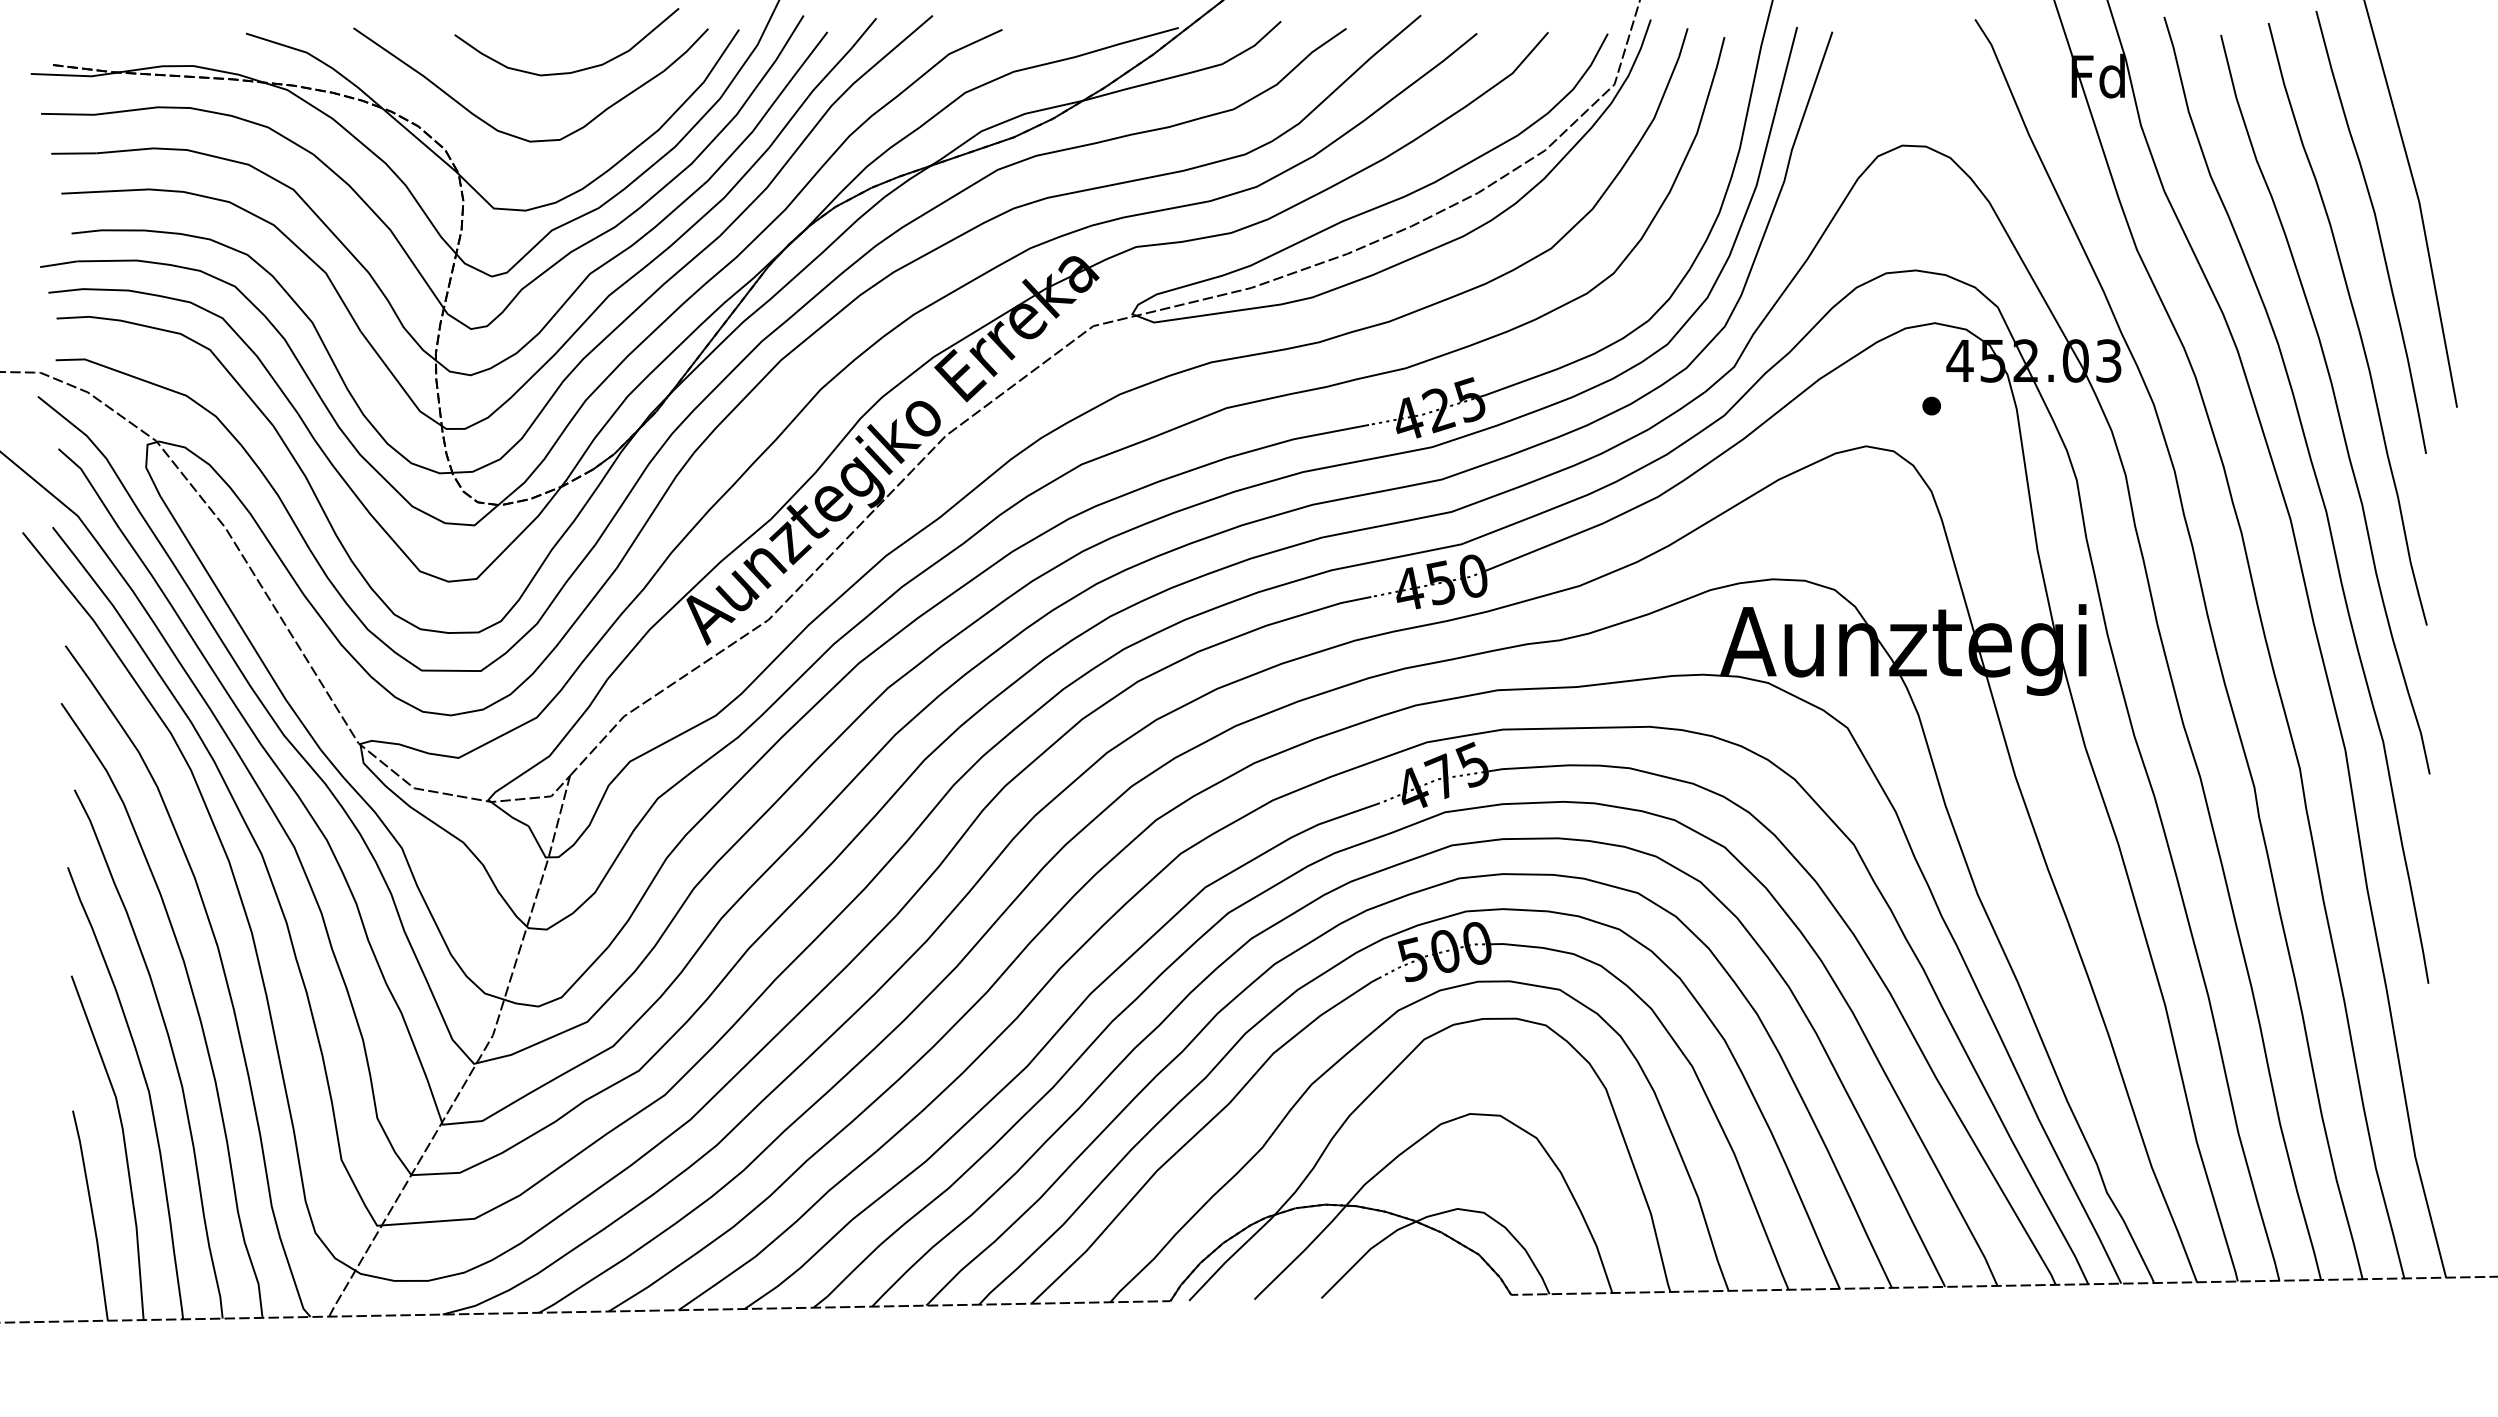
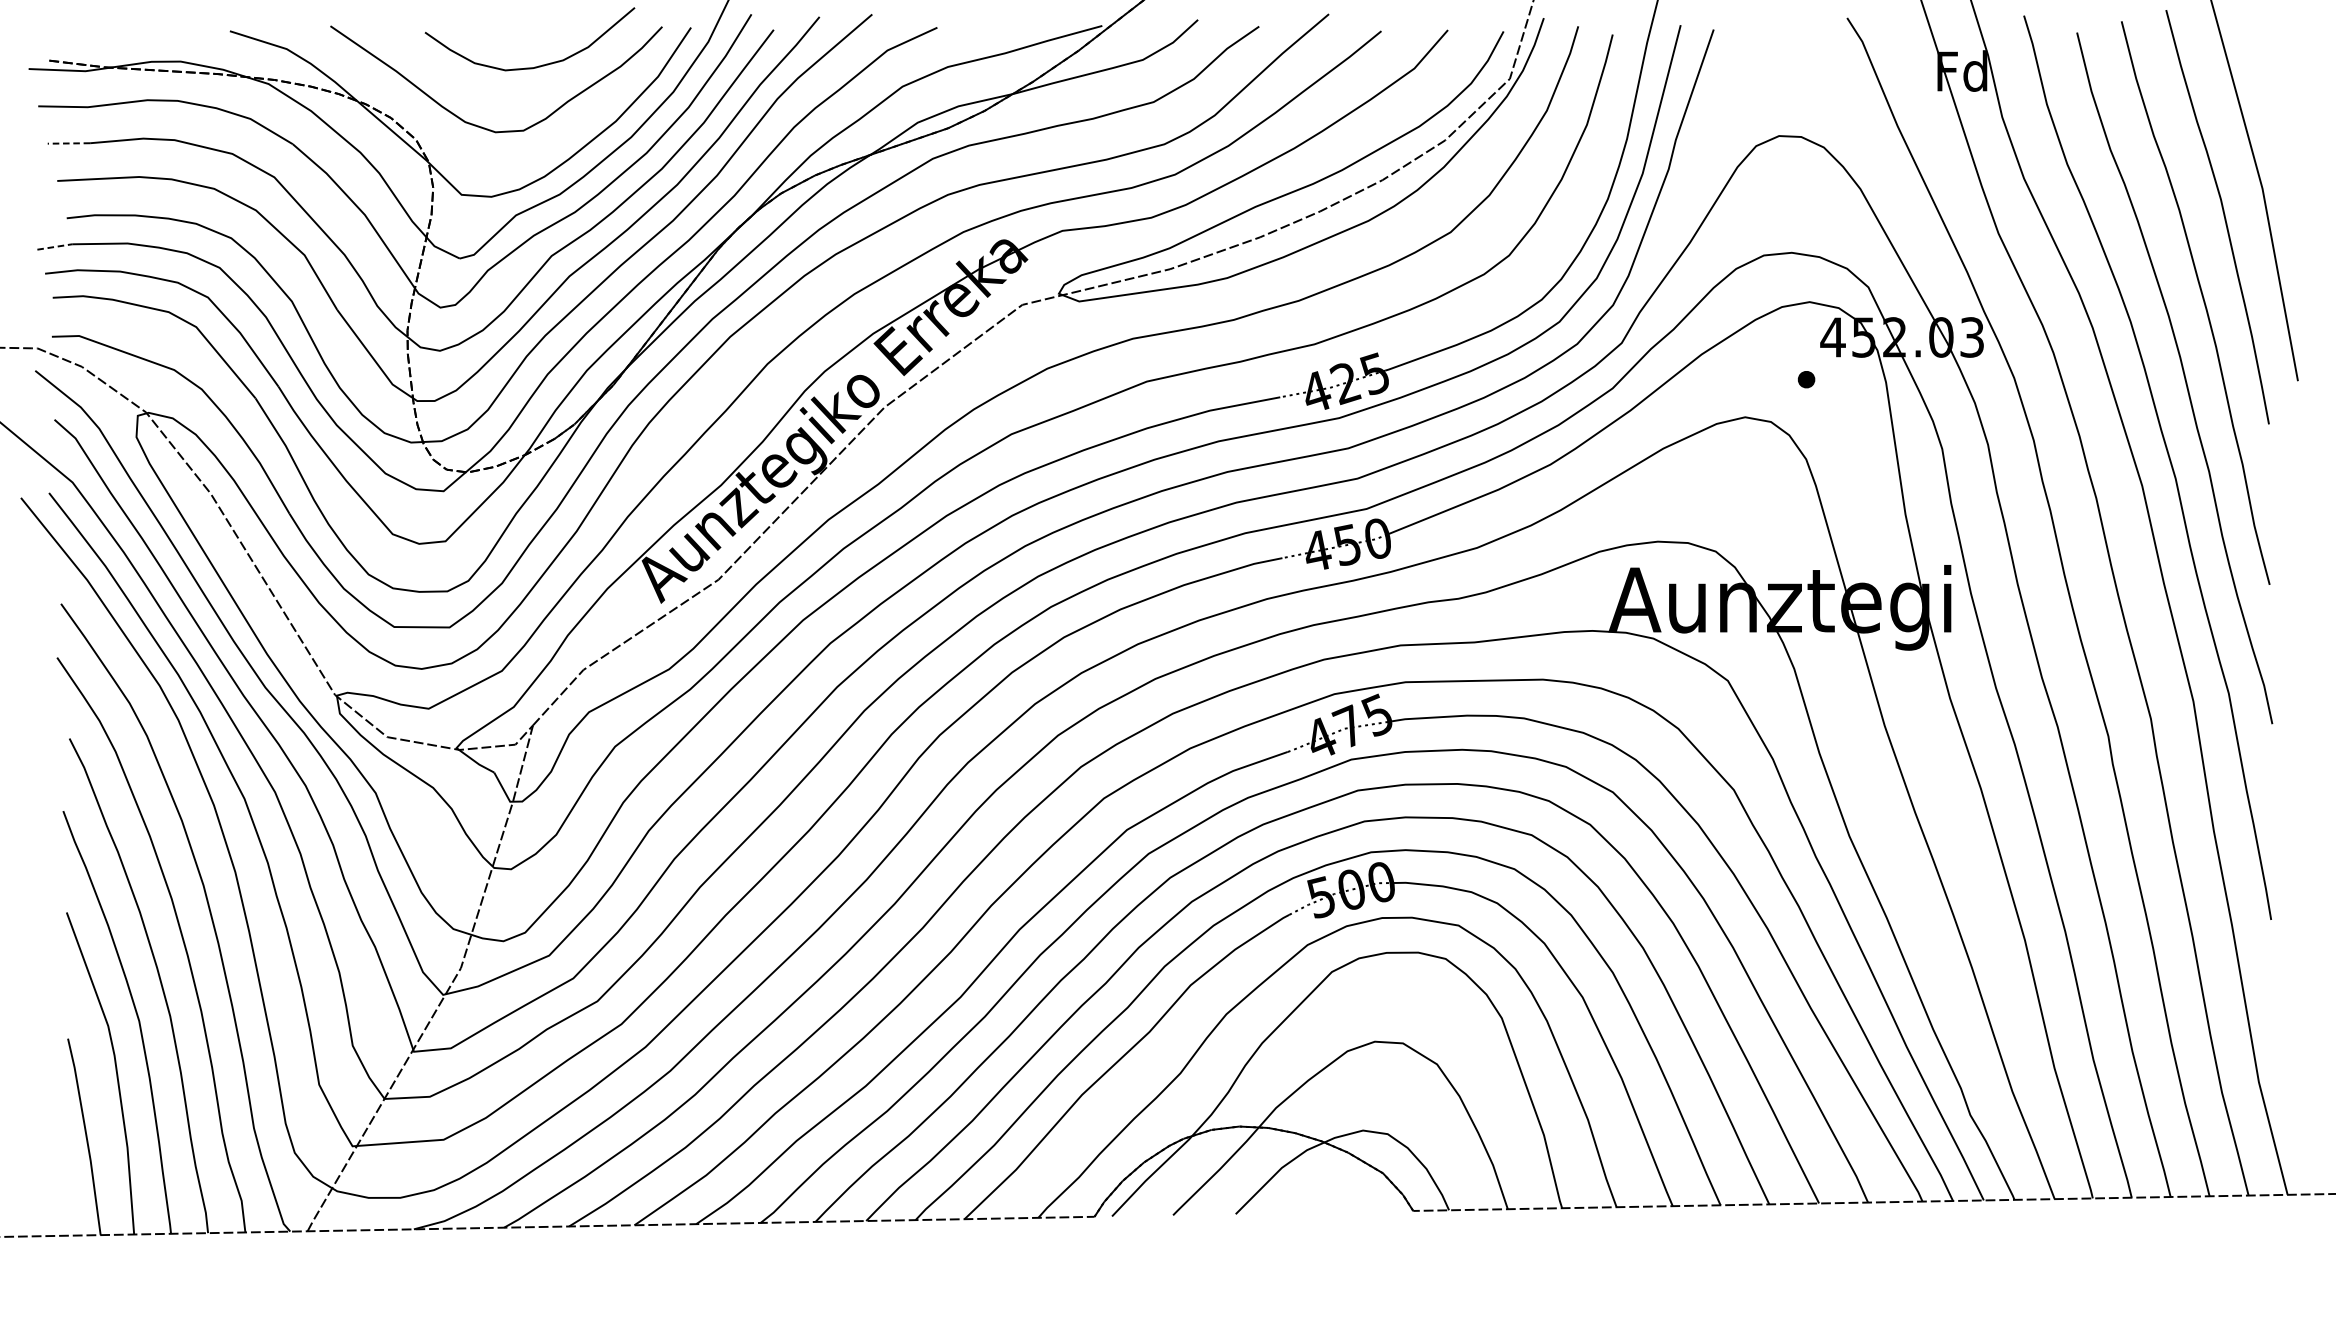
line: (73, 153) -> (68, 143), solid -> dashed
line: (58, 264) -> (54, 247), solid -> dashed

